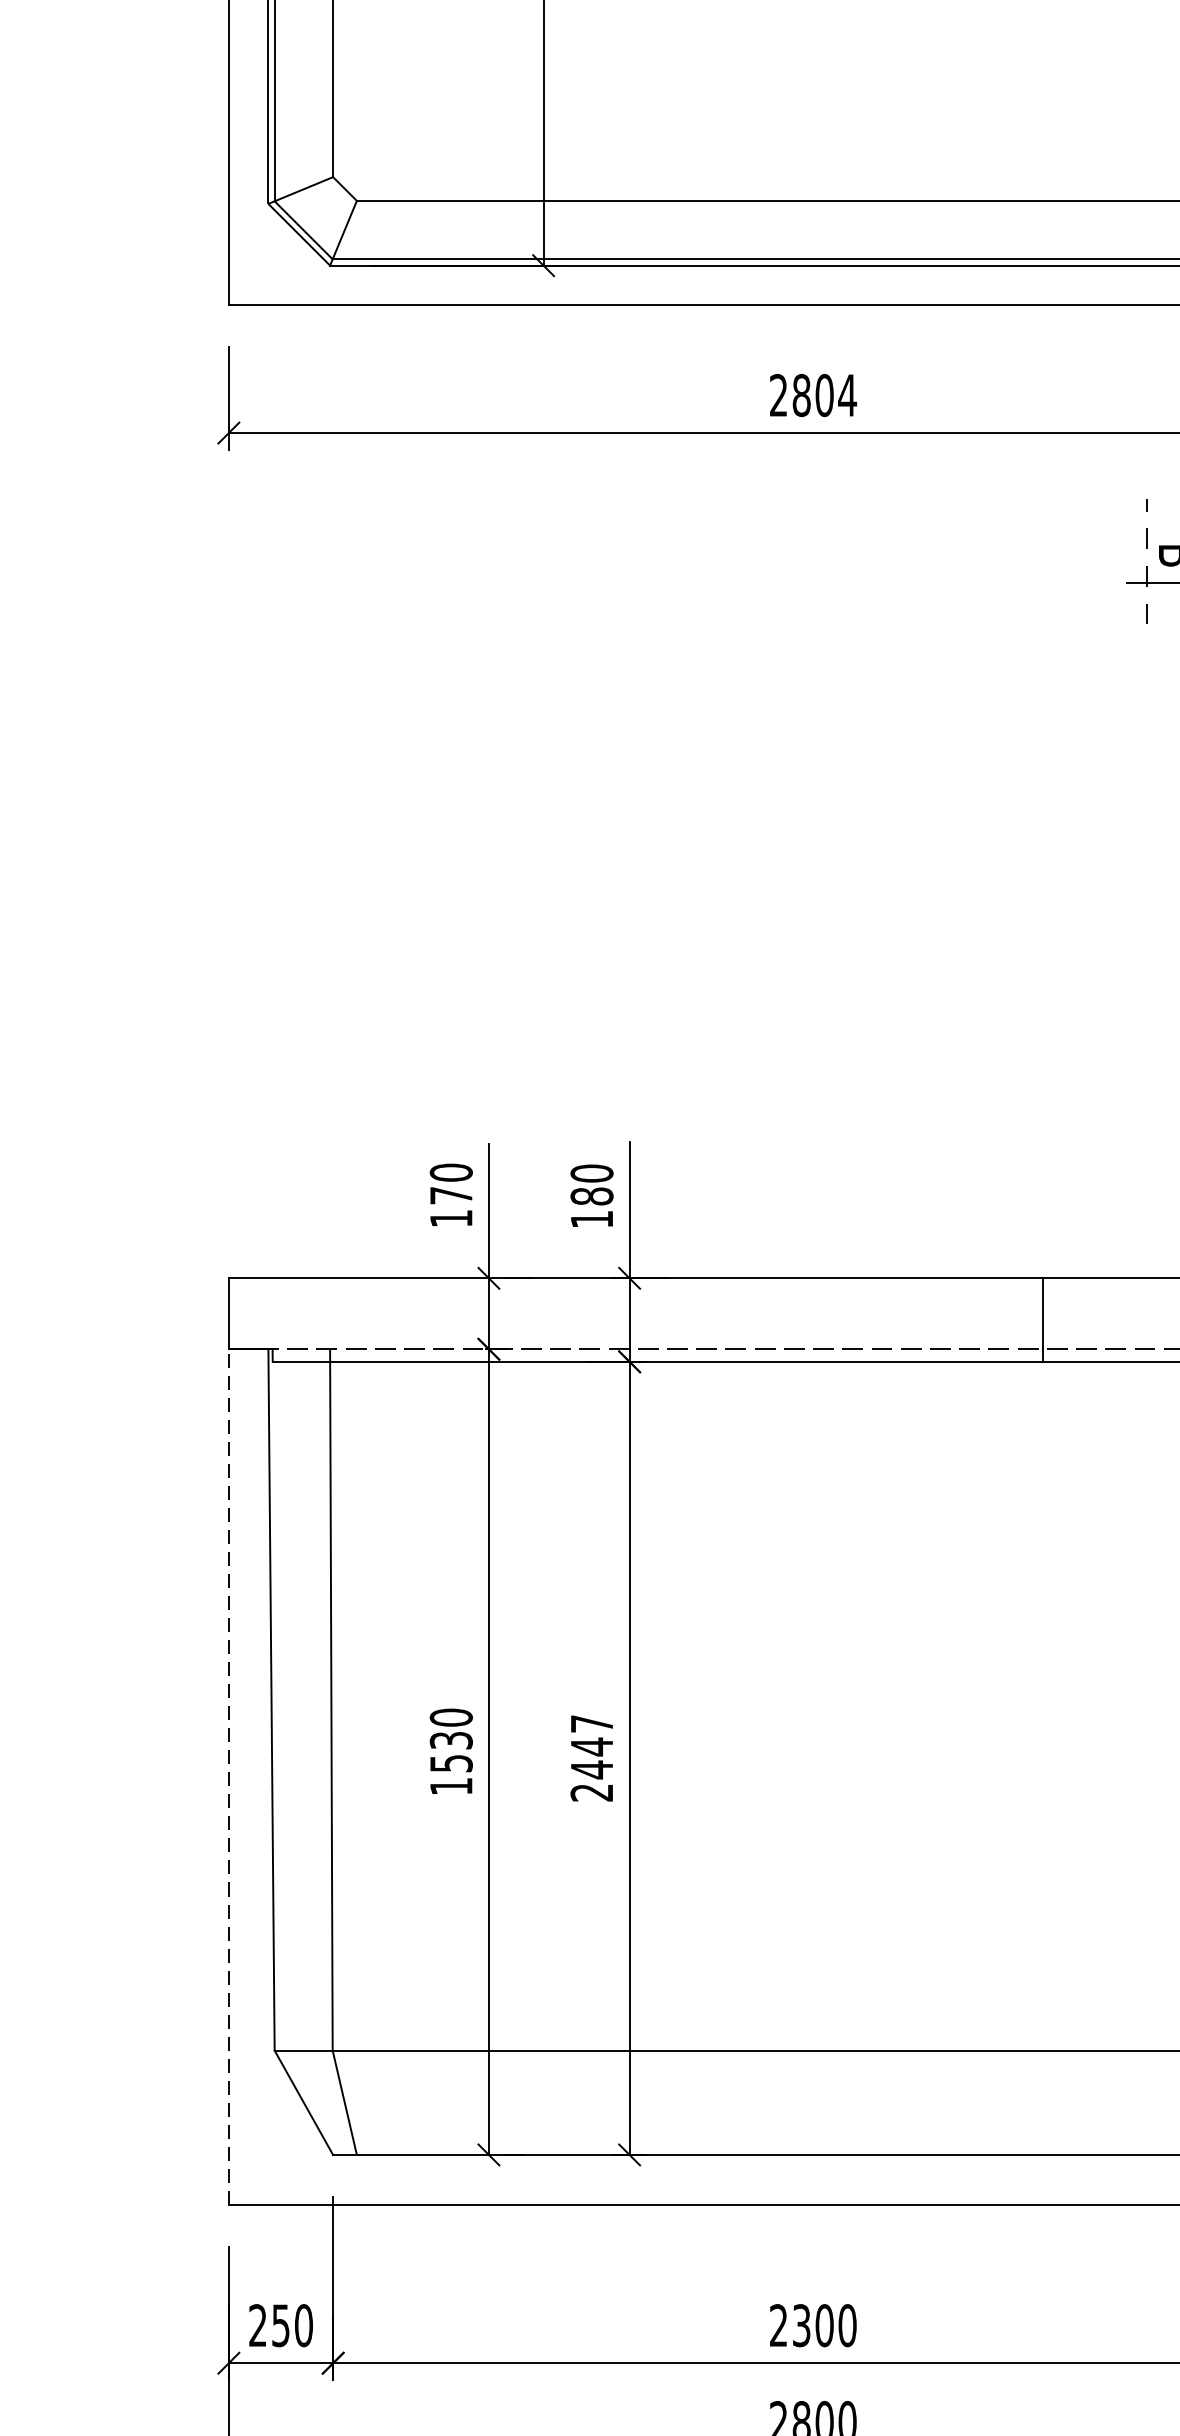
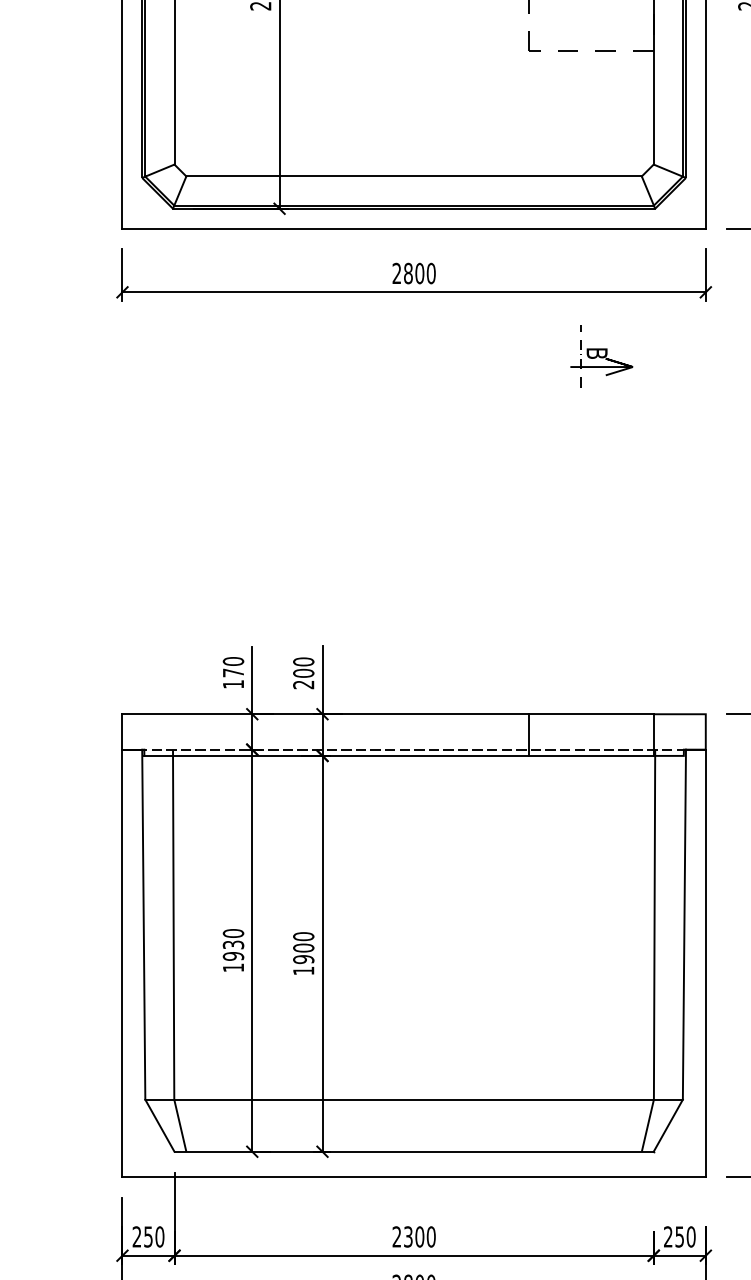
text: (845, 395) -> (430, 273), 2804 -> 2800
text: (591, 1206) -> (303, 678), 180 -> 200
text: (591, 1757) -> (303, 953), 2447 -> 1900
text: (449, 1763) -> (232, 956), 1530 -> 1930
line: (228, 1777) -> (122, 963), dashed -> solid

